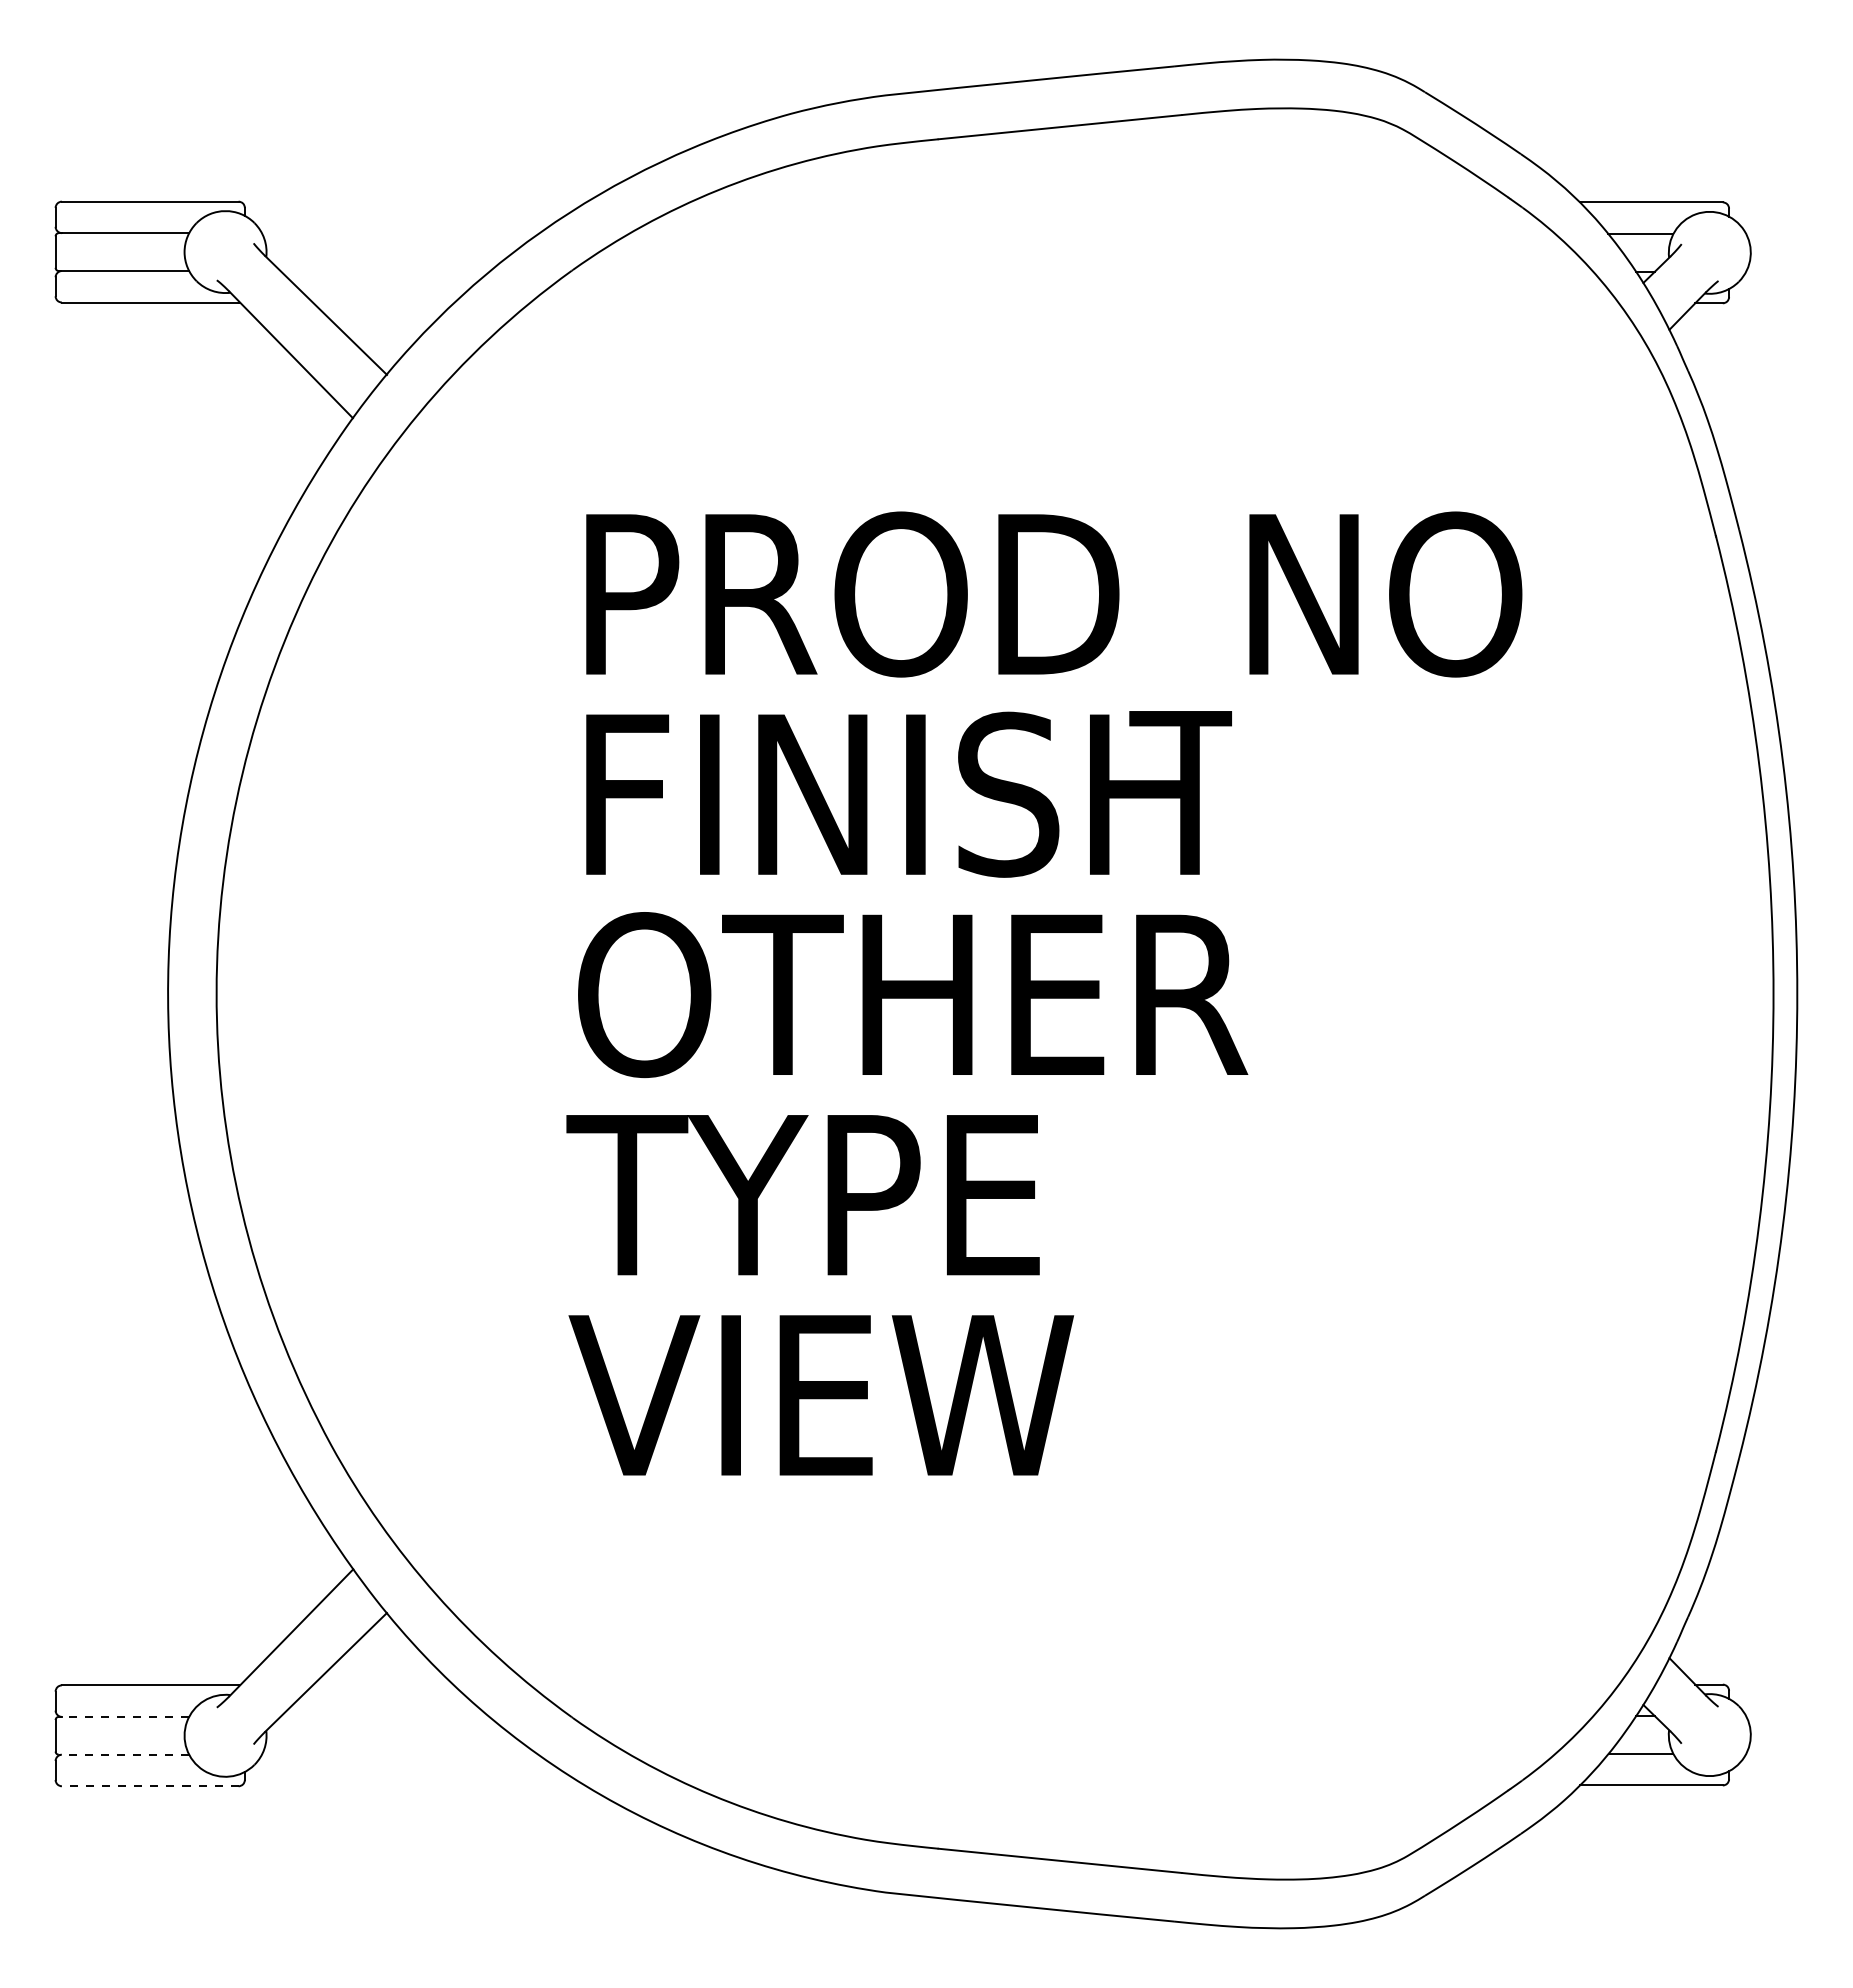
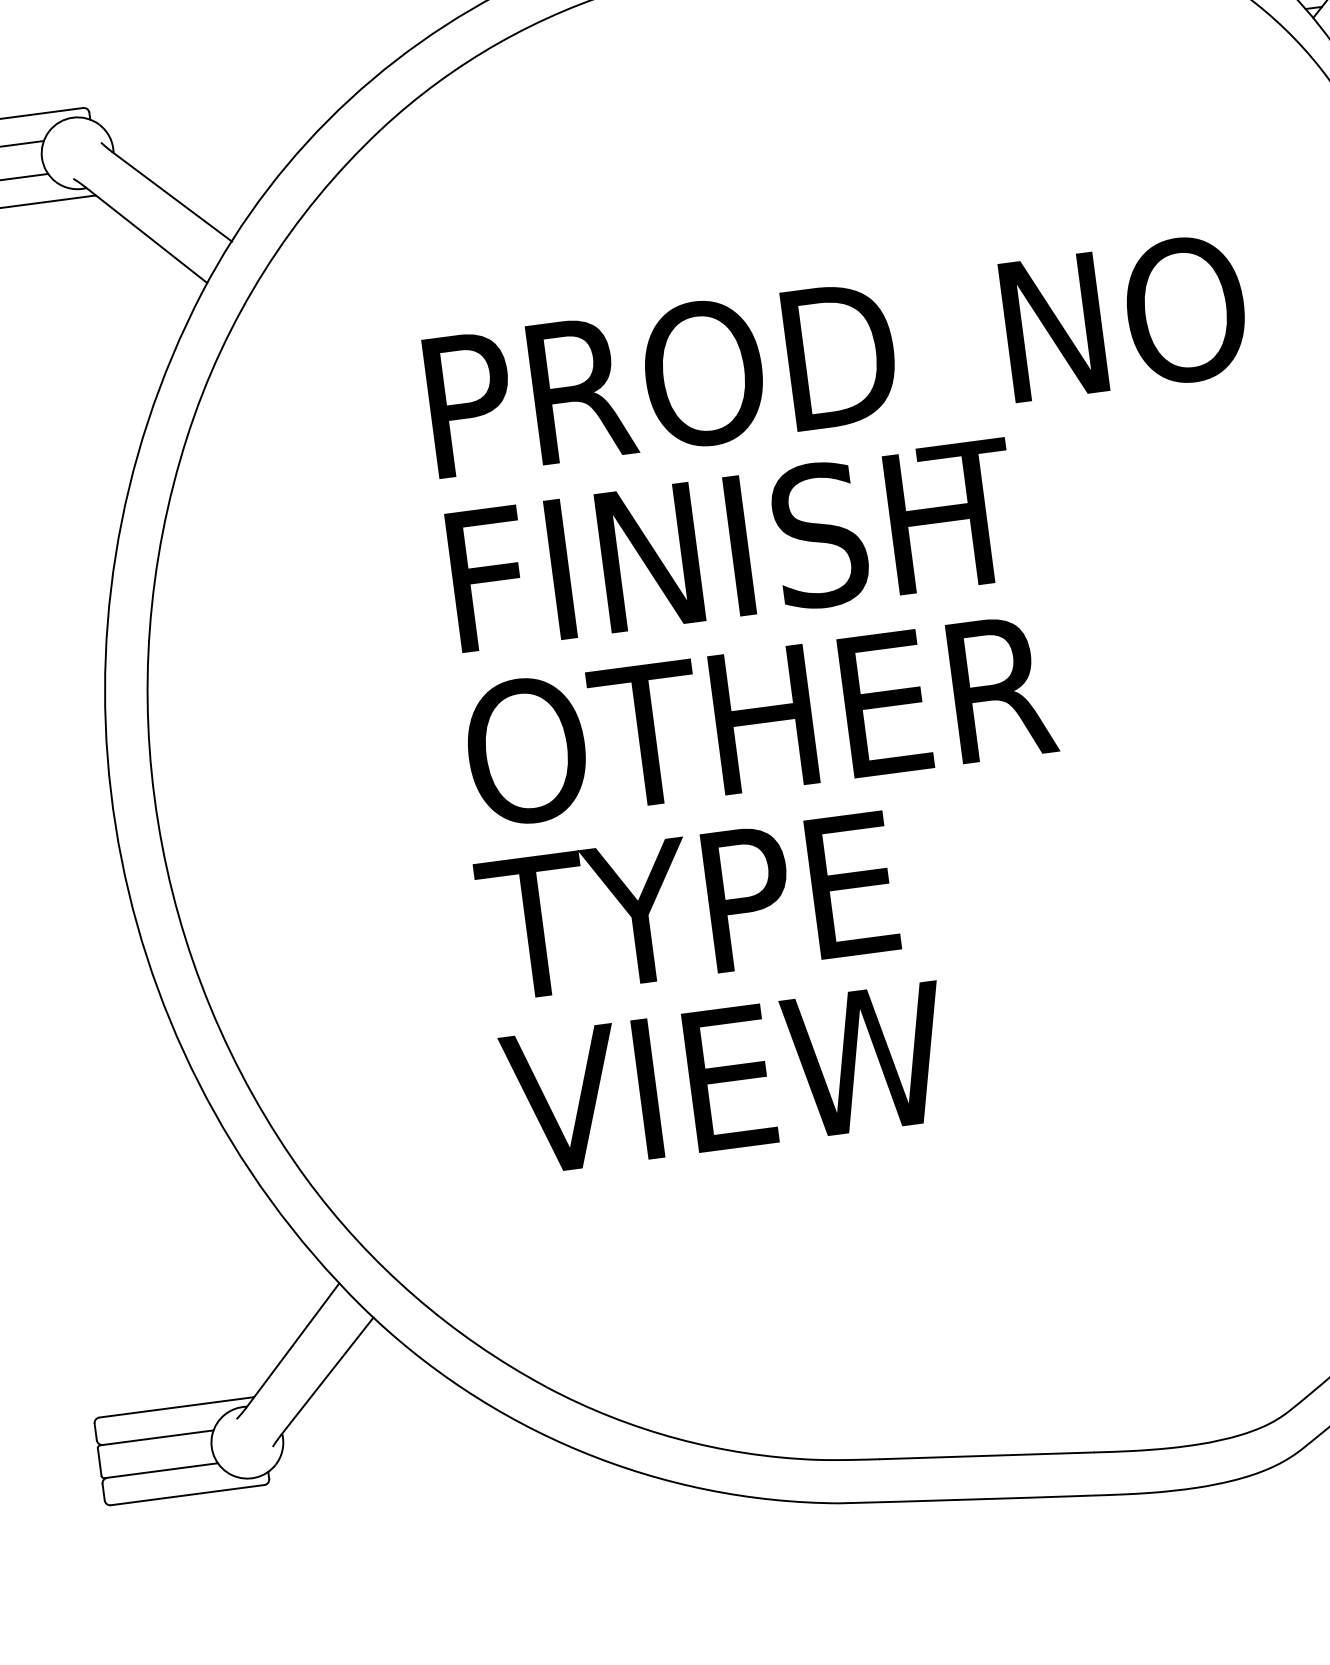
line: (125, 1716) -> (158, 1437), dashed -> solid
line: (123, 1754) -> (160, 1470), dashed -> solid
line: (149, 1786) -> (187, 1495), dashed -> solid

